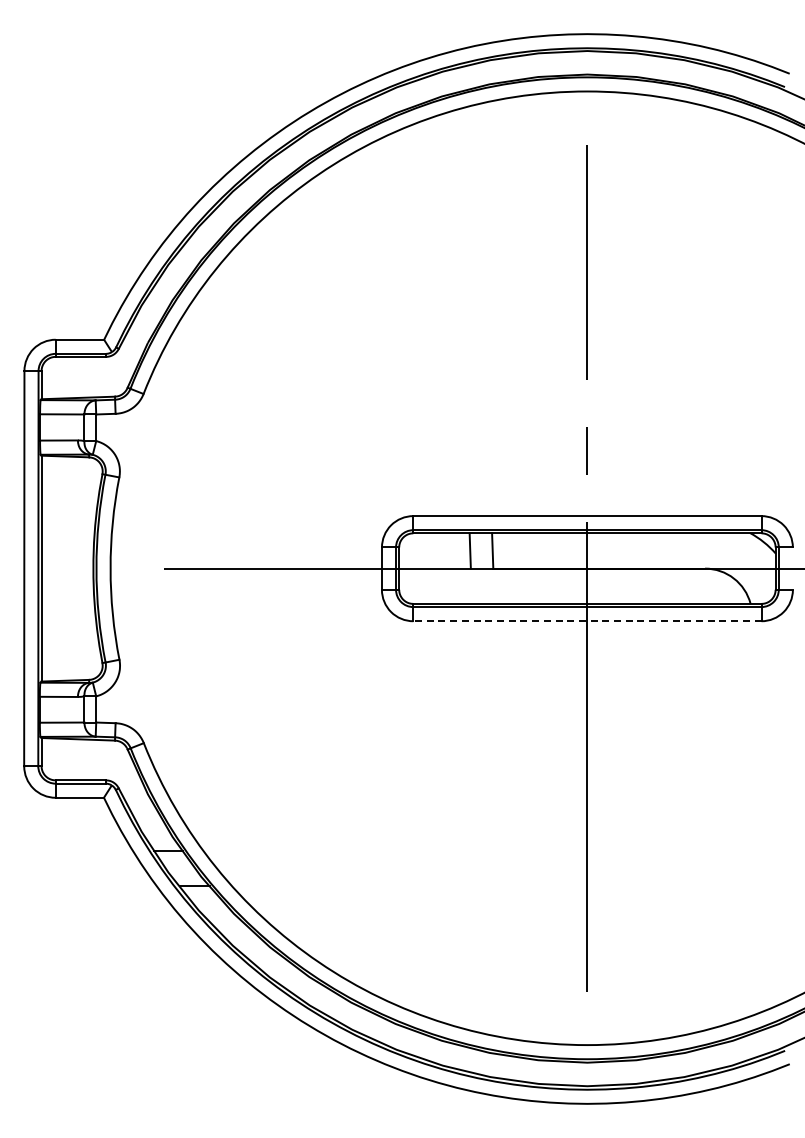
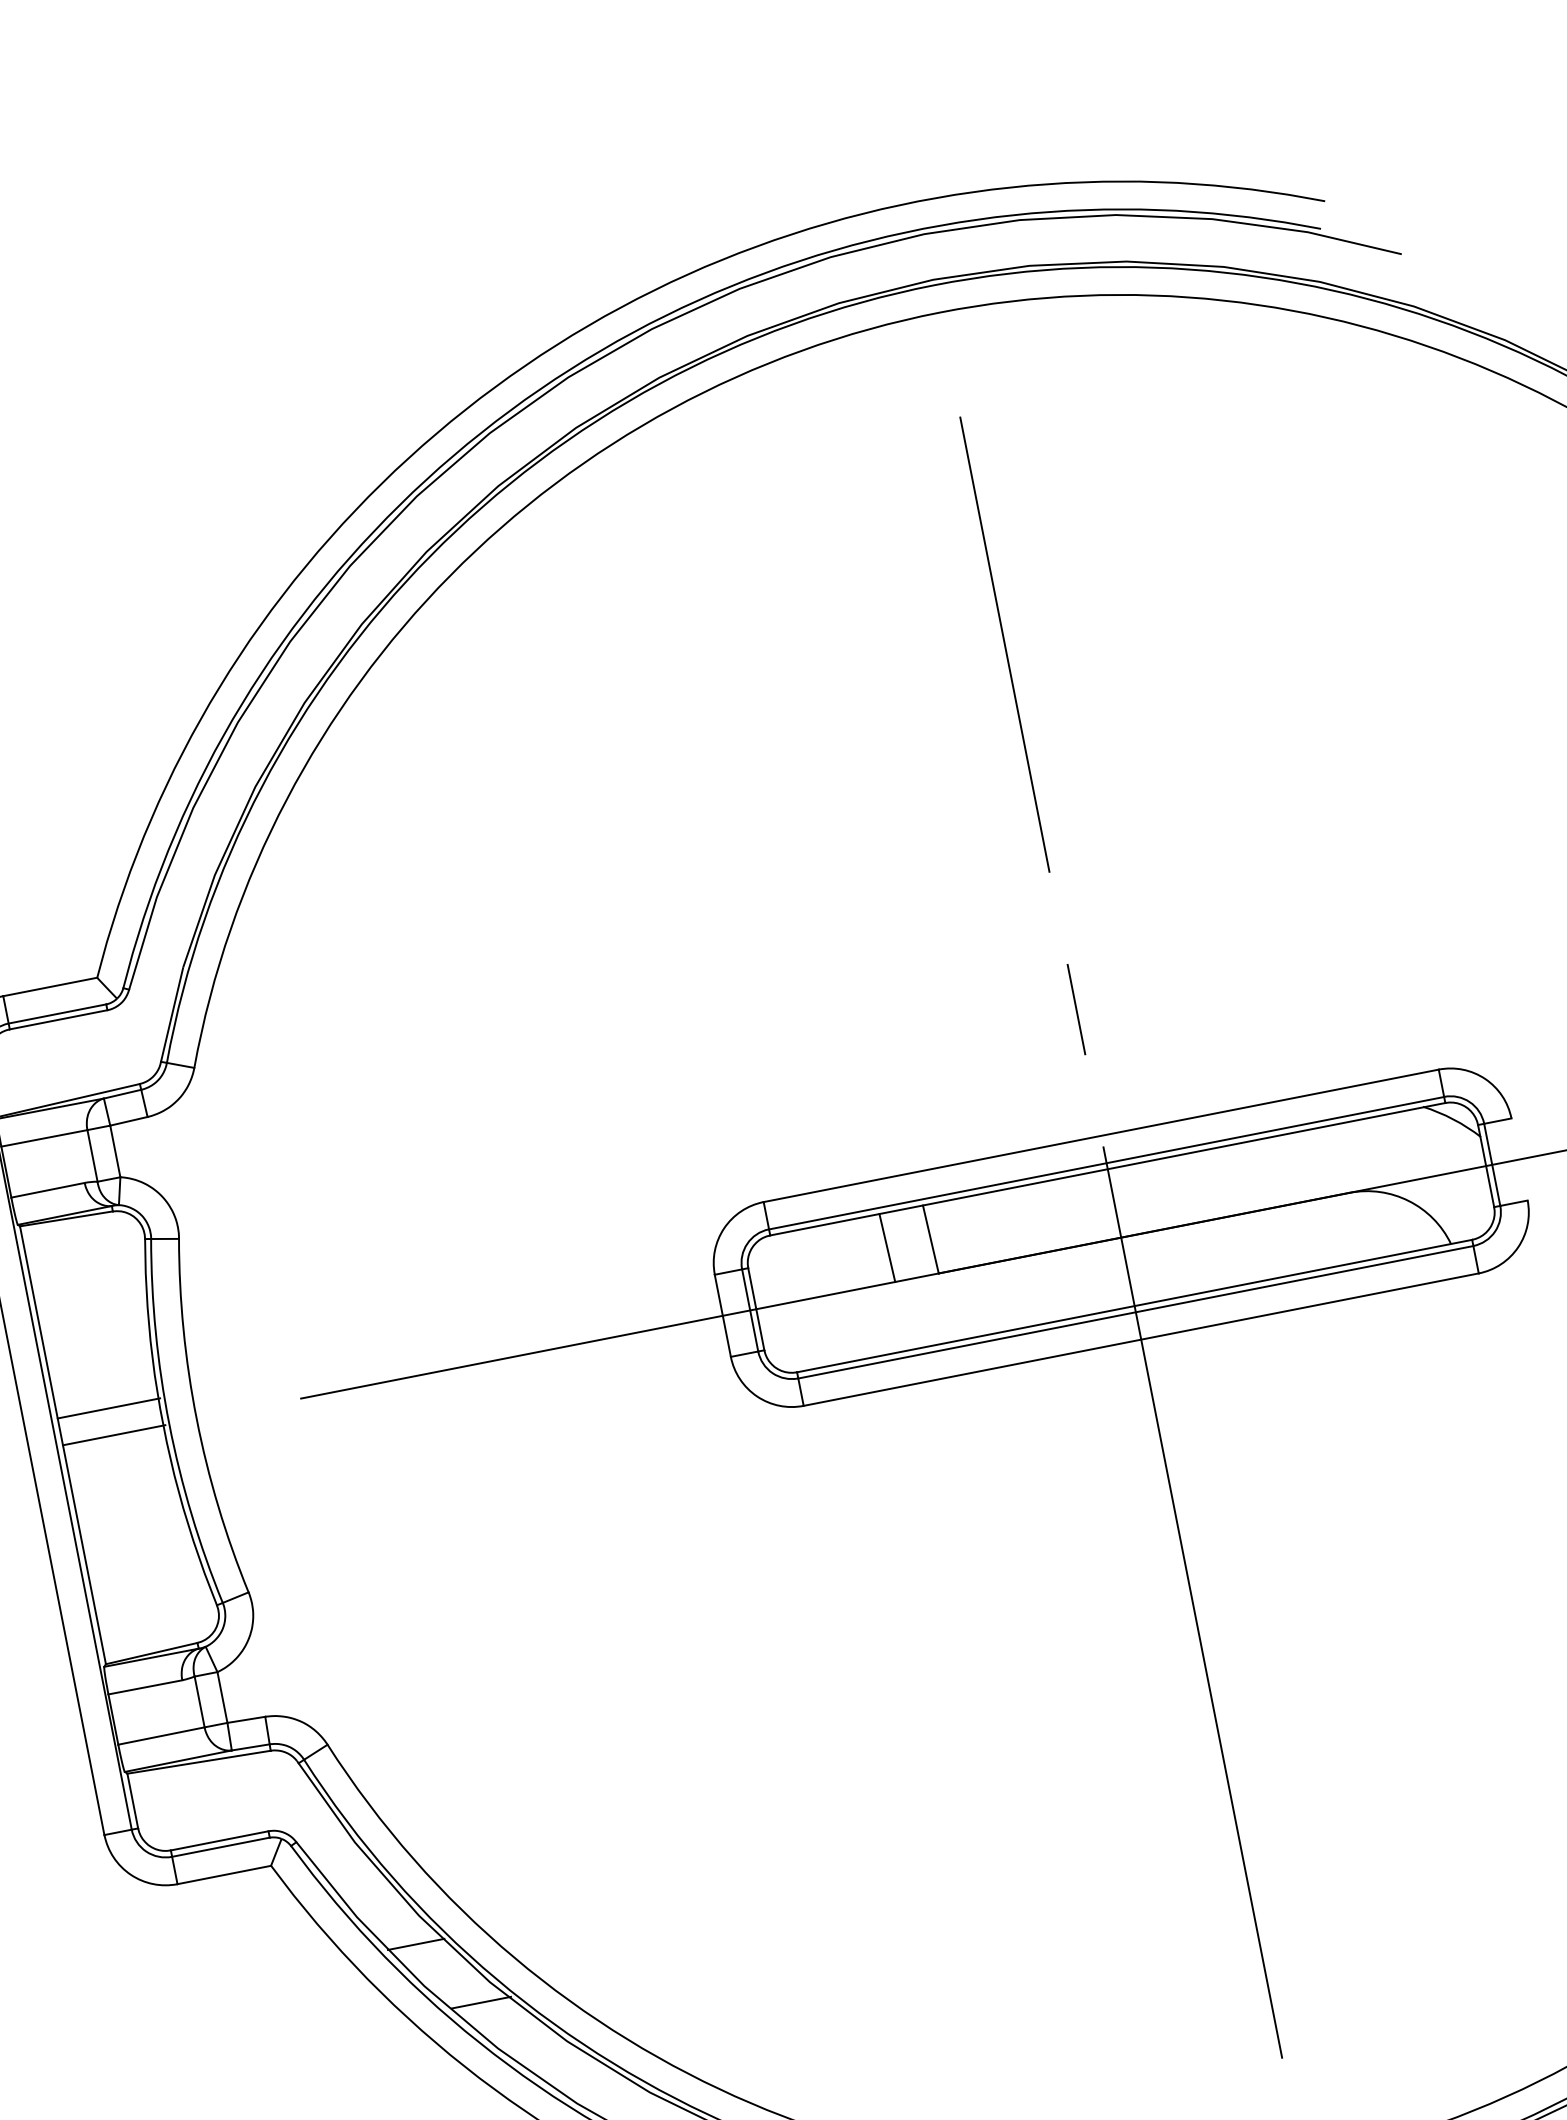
line: (67, 554) -> (107, 1408), added
line: (67, 568) -> (113, 1435), added
line: (586, 621) -> (1139, 1340), dashed -> solid

